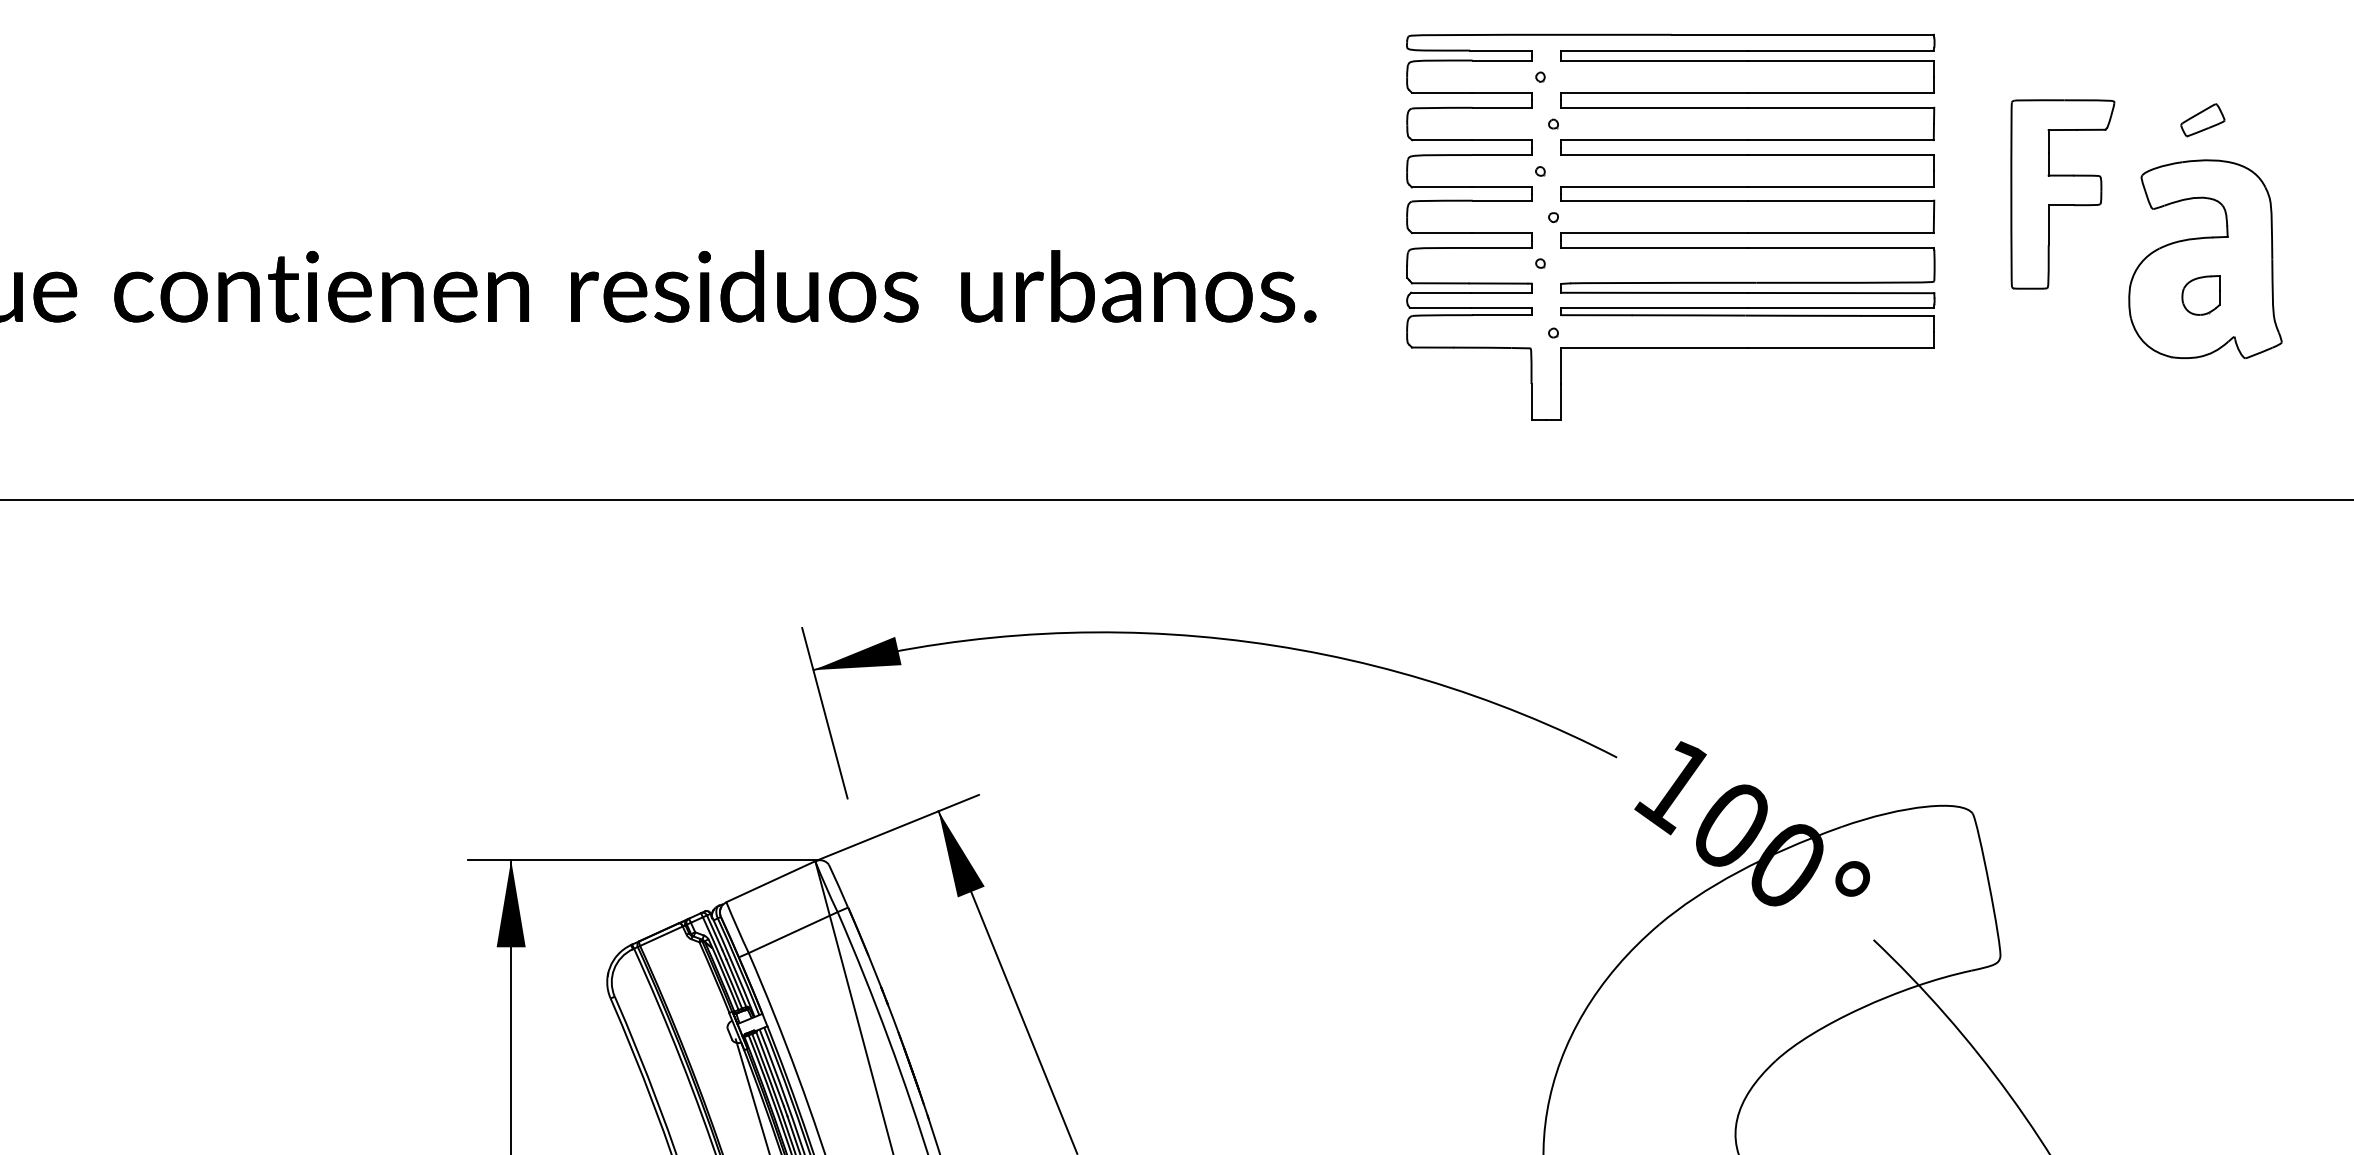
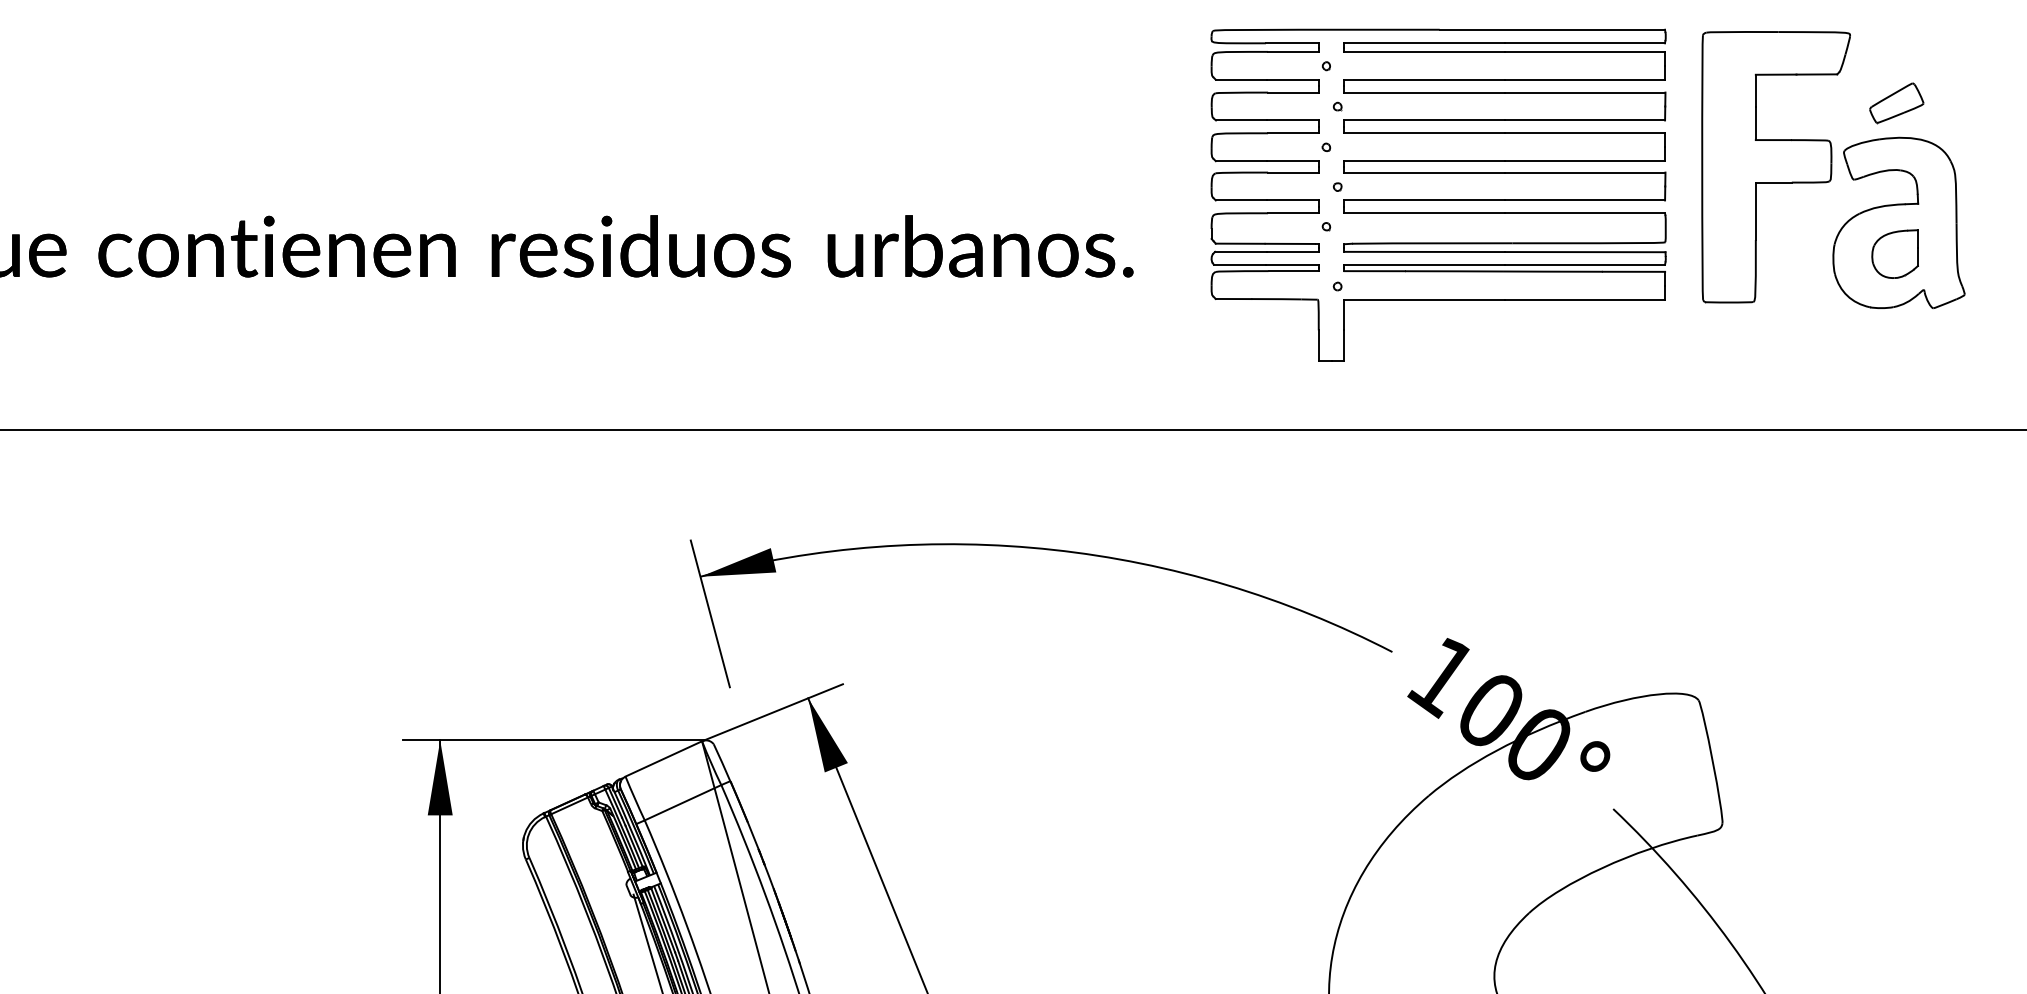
part: (2202, 120) -> (1896, 103), size x1.43
part: (2062, 194) -> (1775, 167), size x1.67
part: (2200, 295) -> (1894, 254), size x1.43

